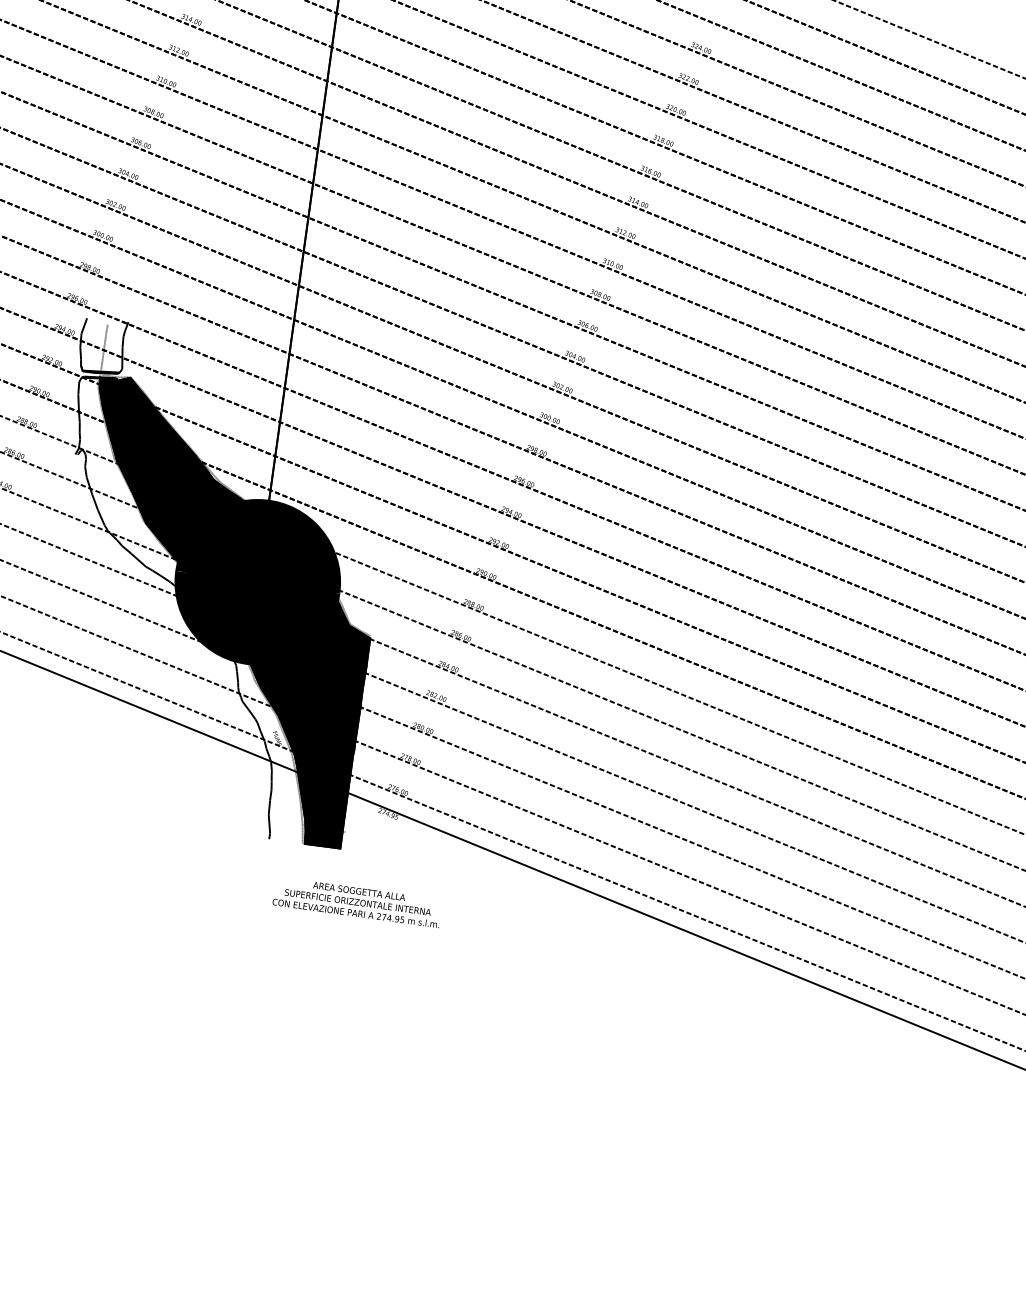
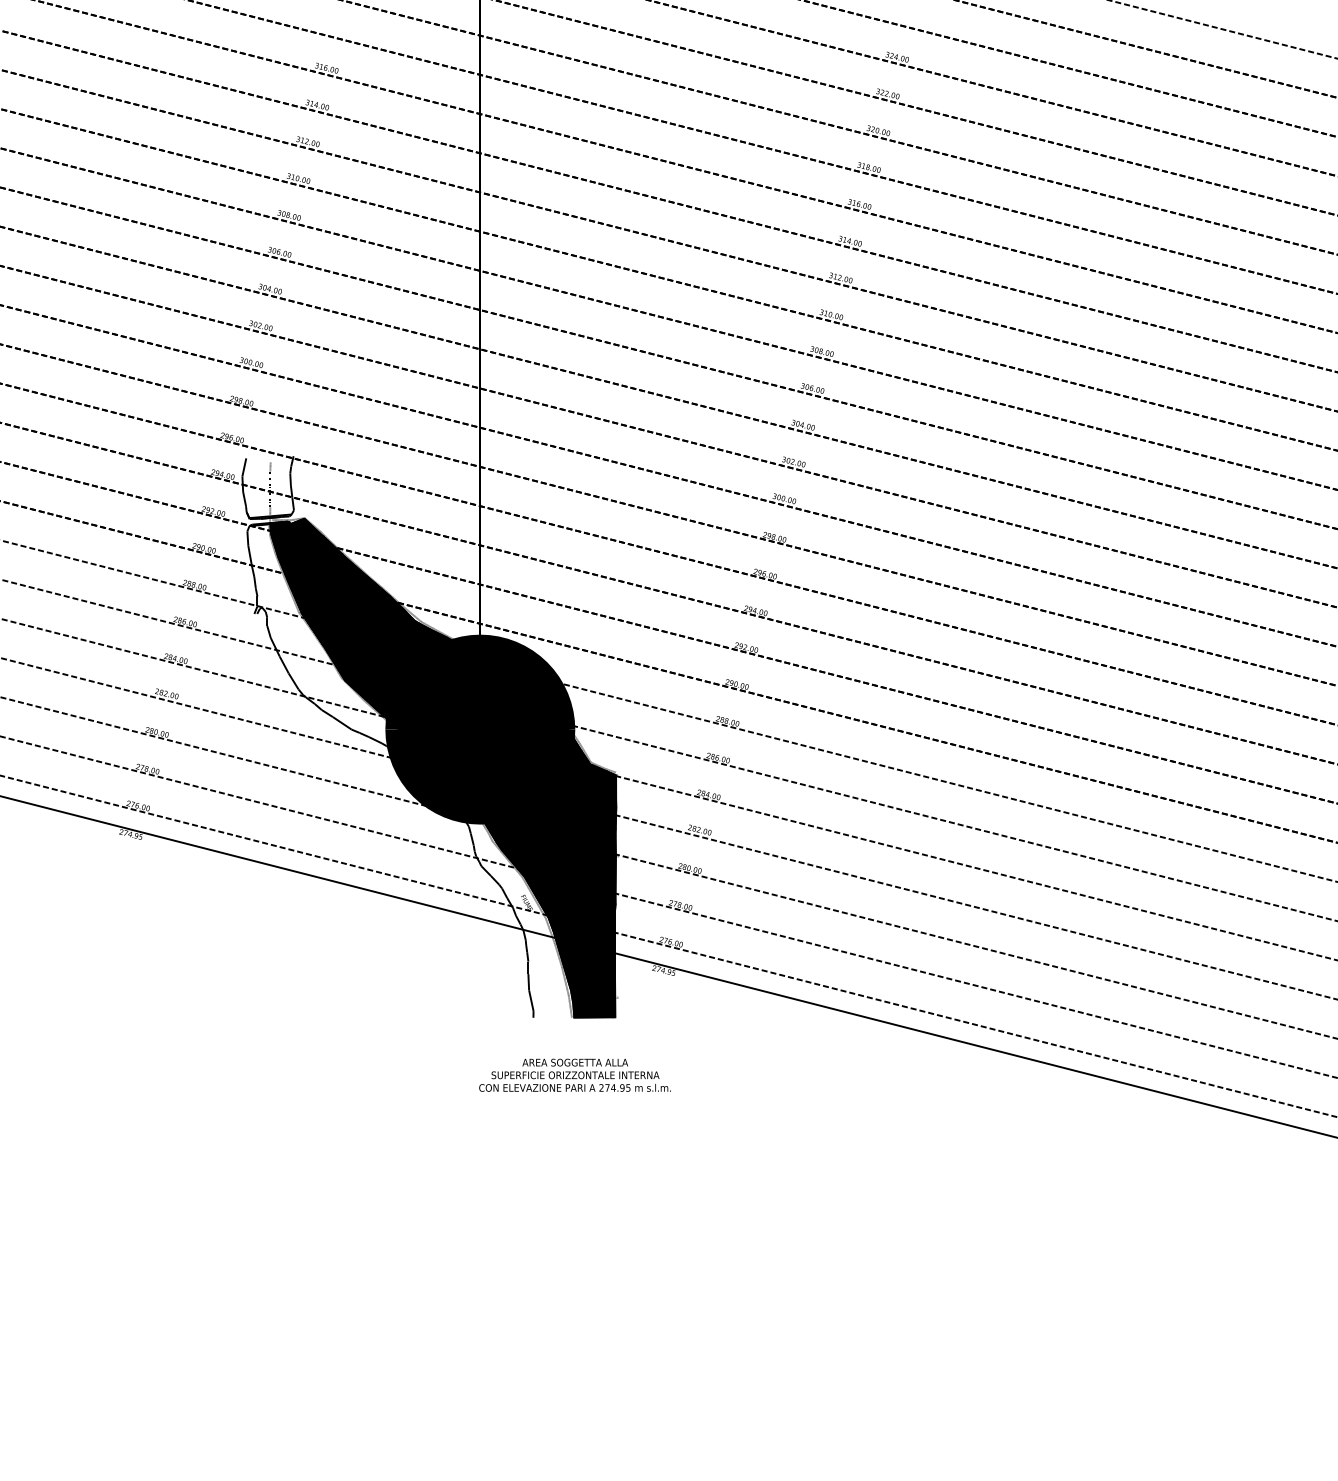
text: (357, 901) -> (574, 1074), moved

